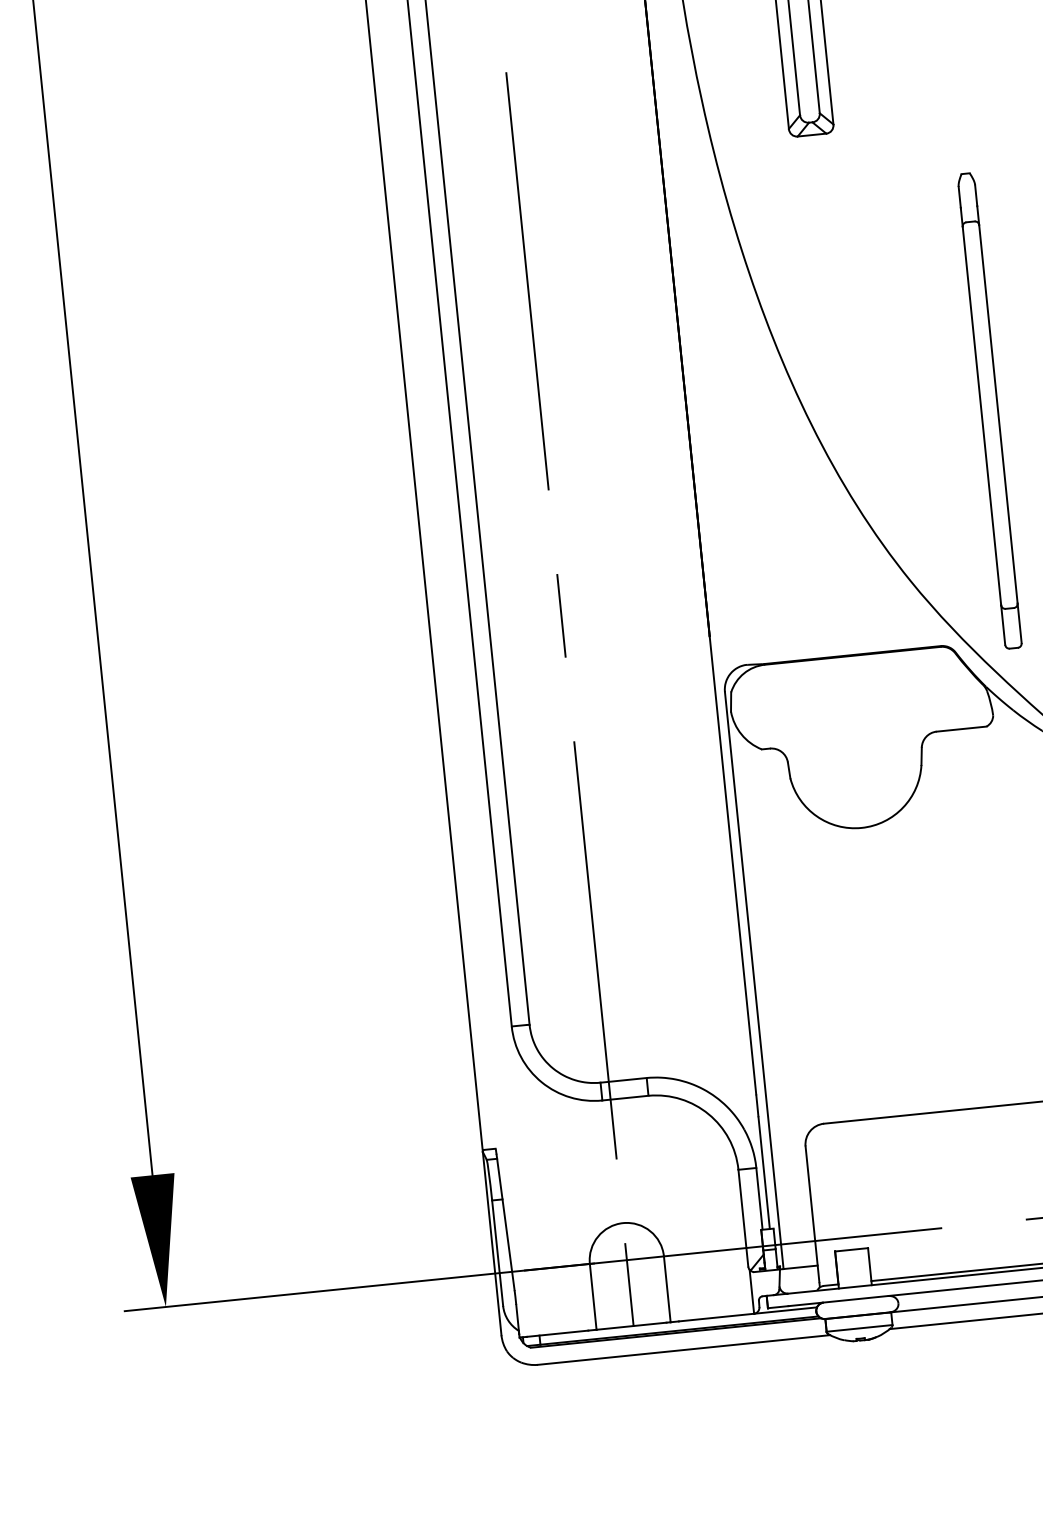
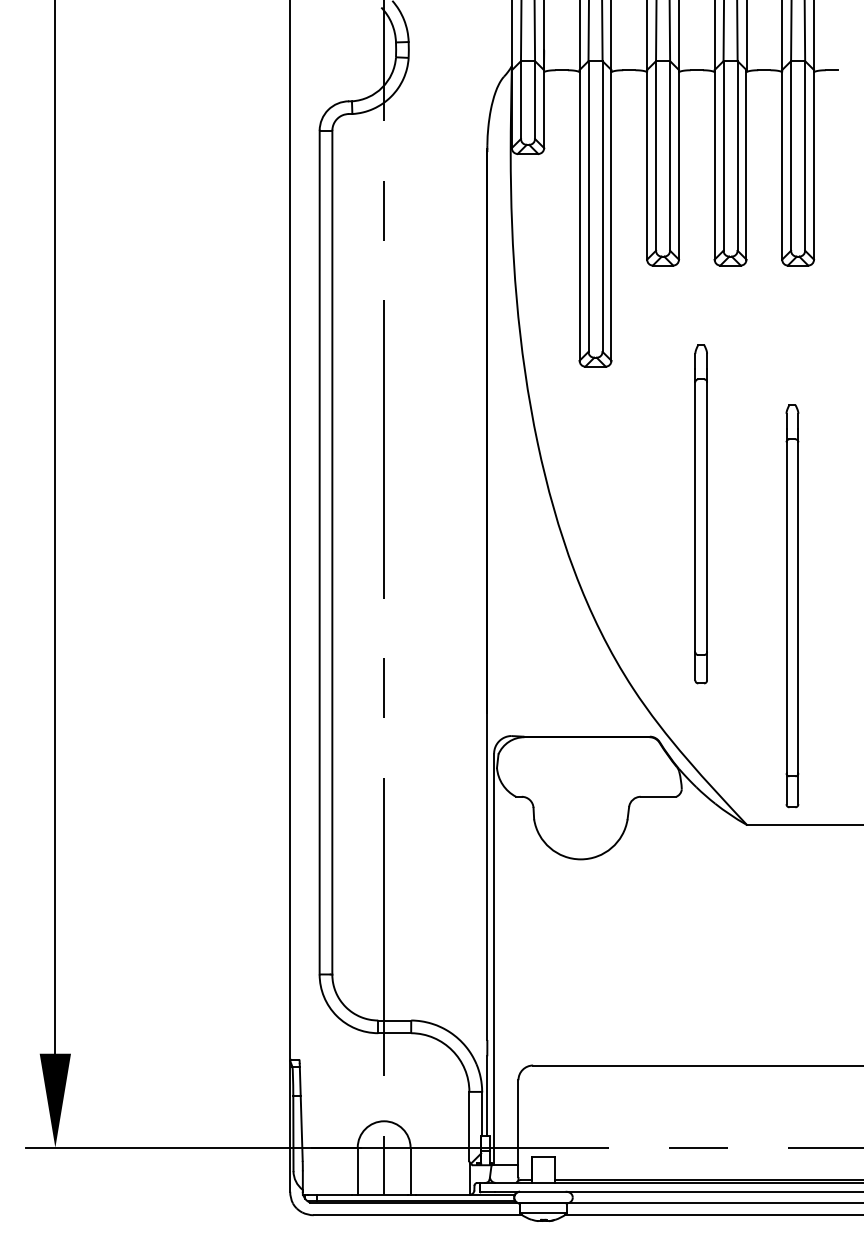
part: (988, 411) -> (700, 514), moved

